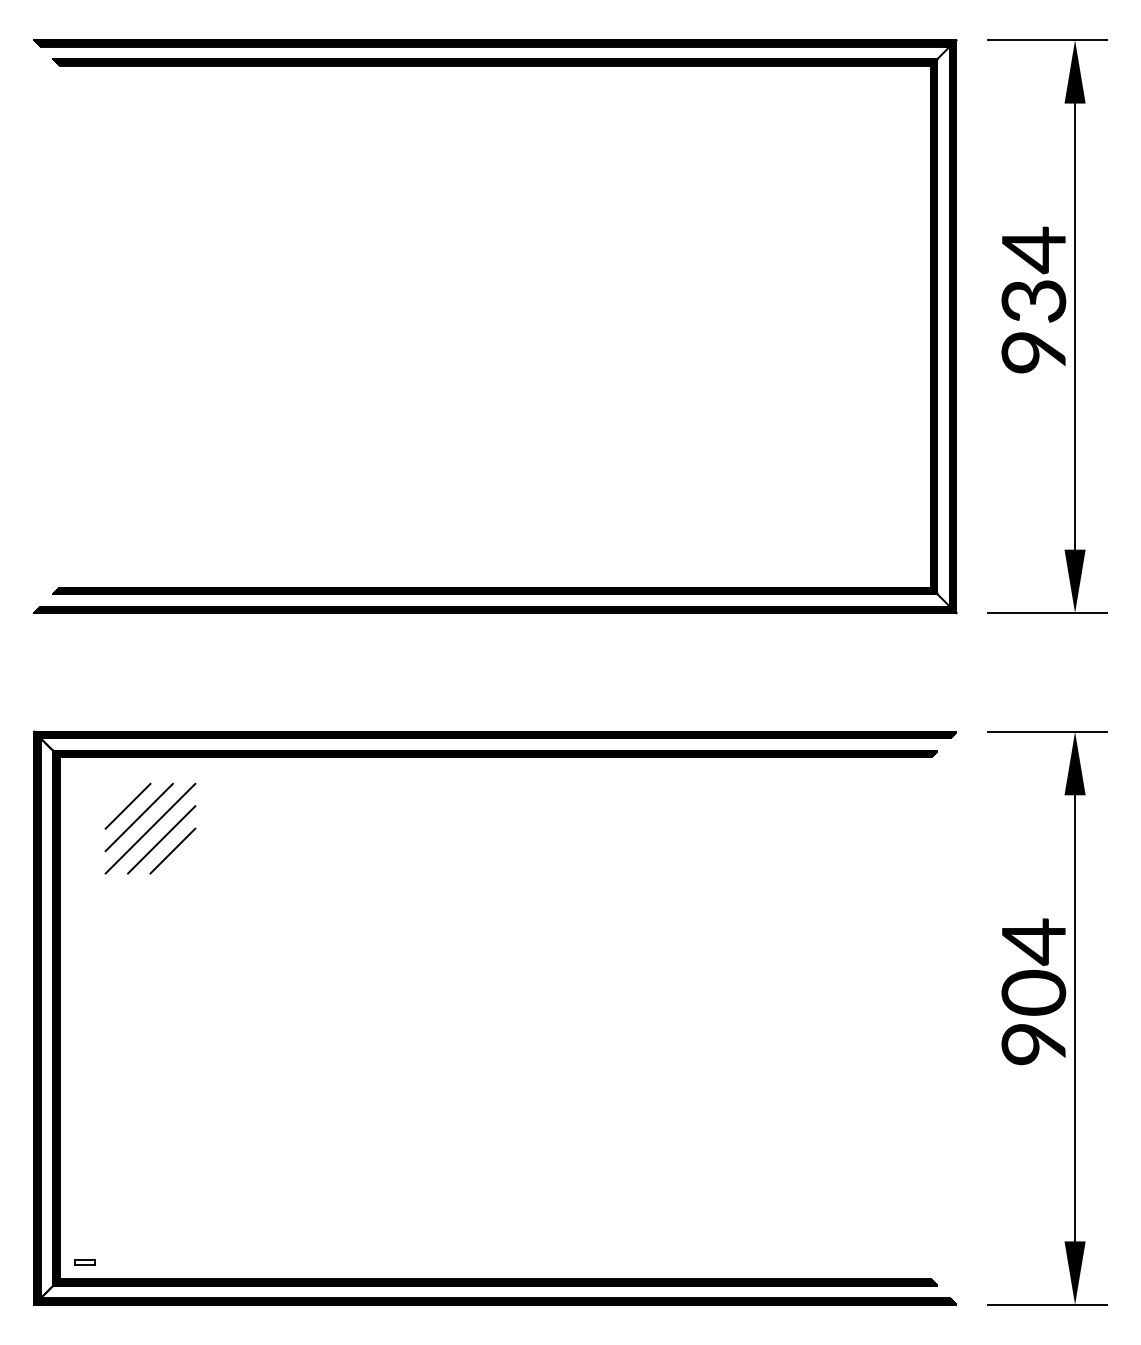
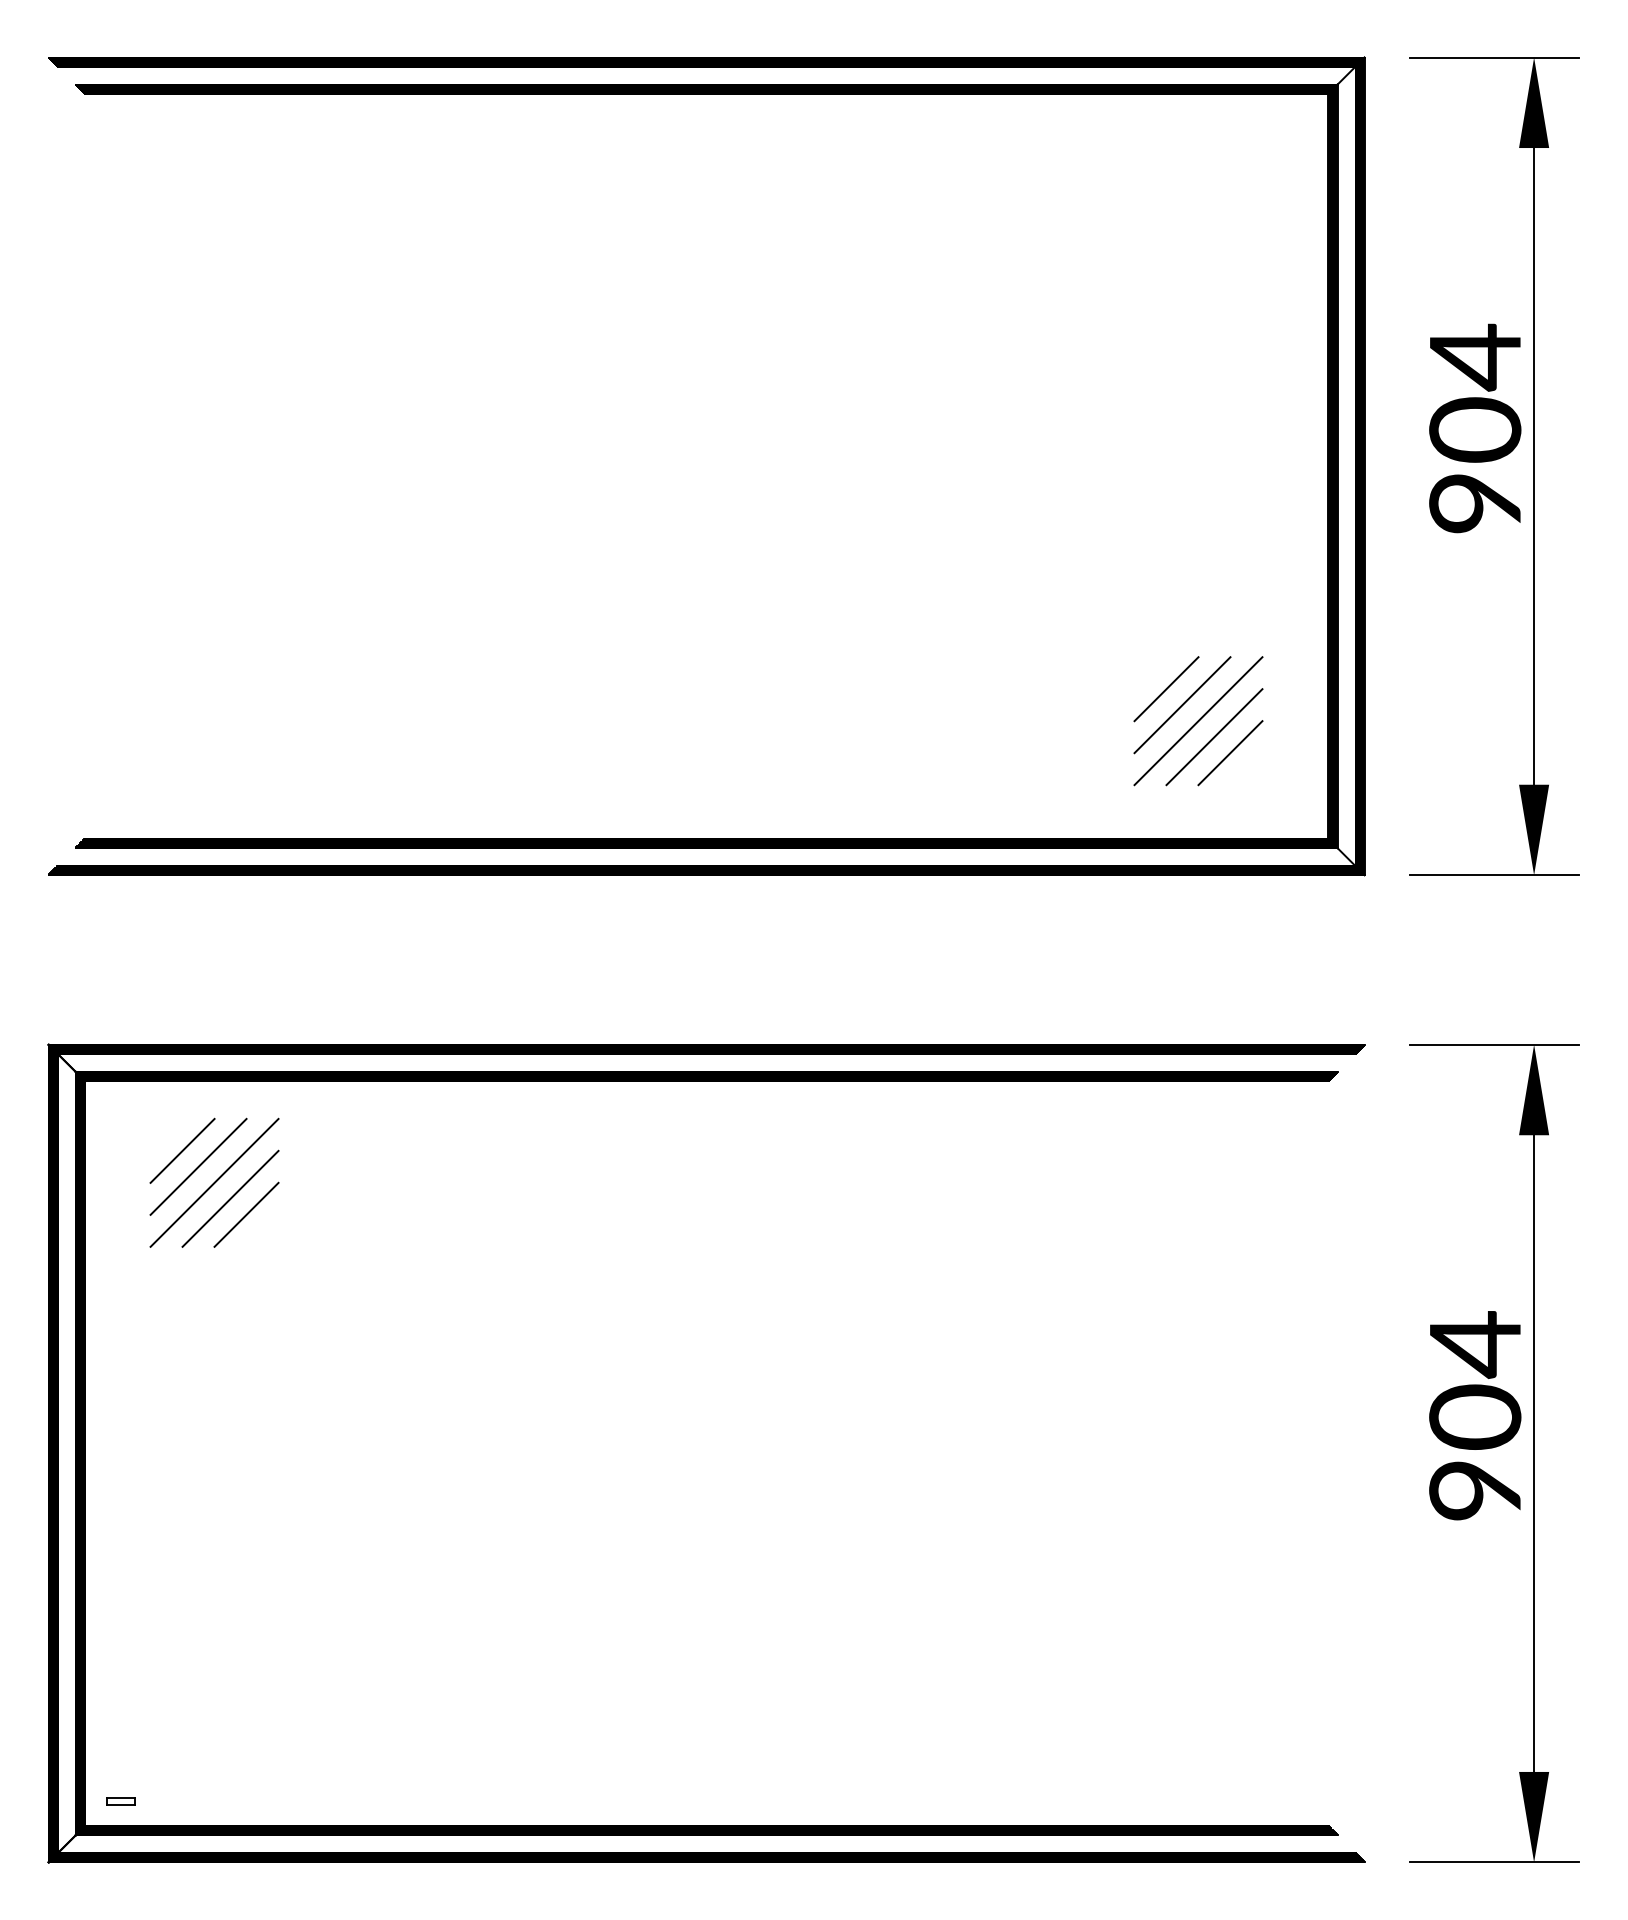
text: (1034, 300) -> (1475, 429), 934 -> 904
line: (817, 482) -> (1166, 689), added
line: (828, 494) -> (1182, 705), added
line: (839, 505) -> (1198, 721), added
line: (851, 516) -> (1214, 737), added
line: (862, 527) -> (1230, 753), added

